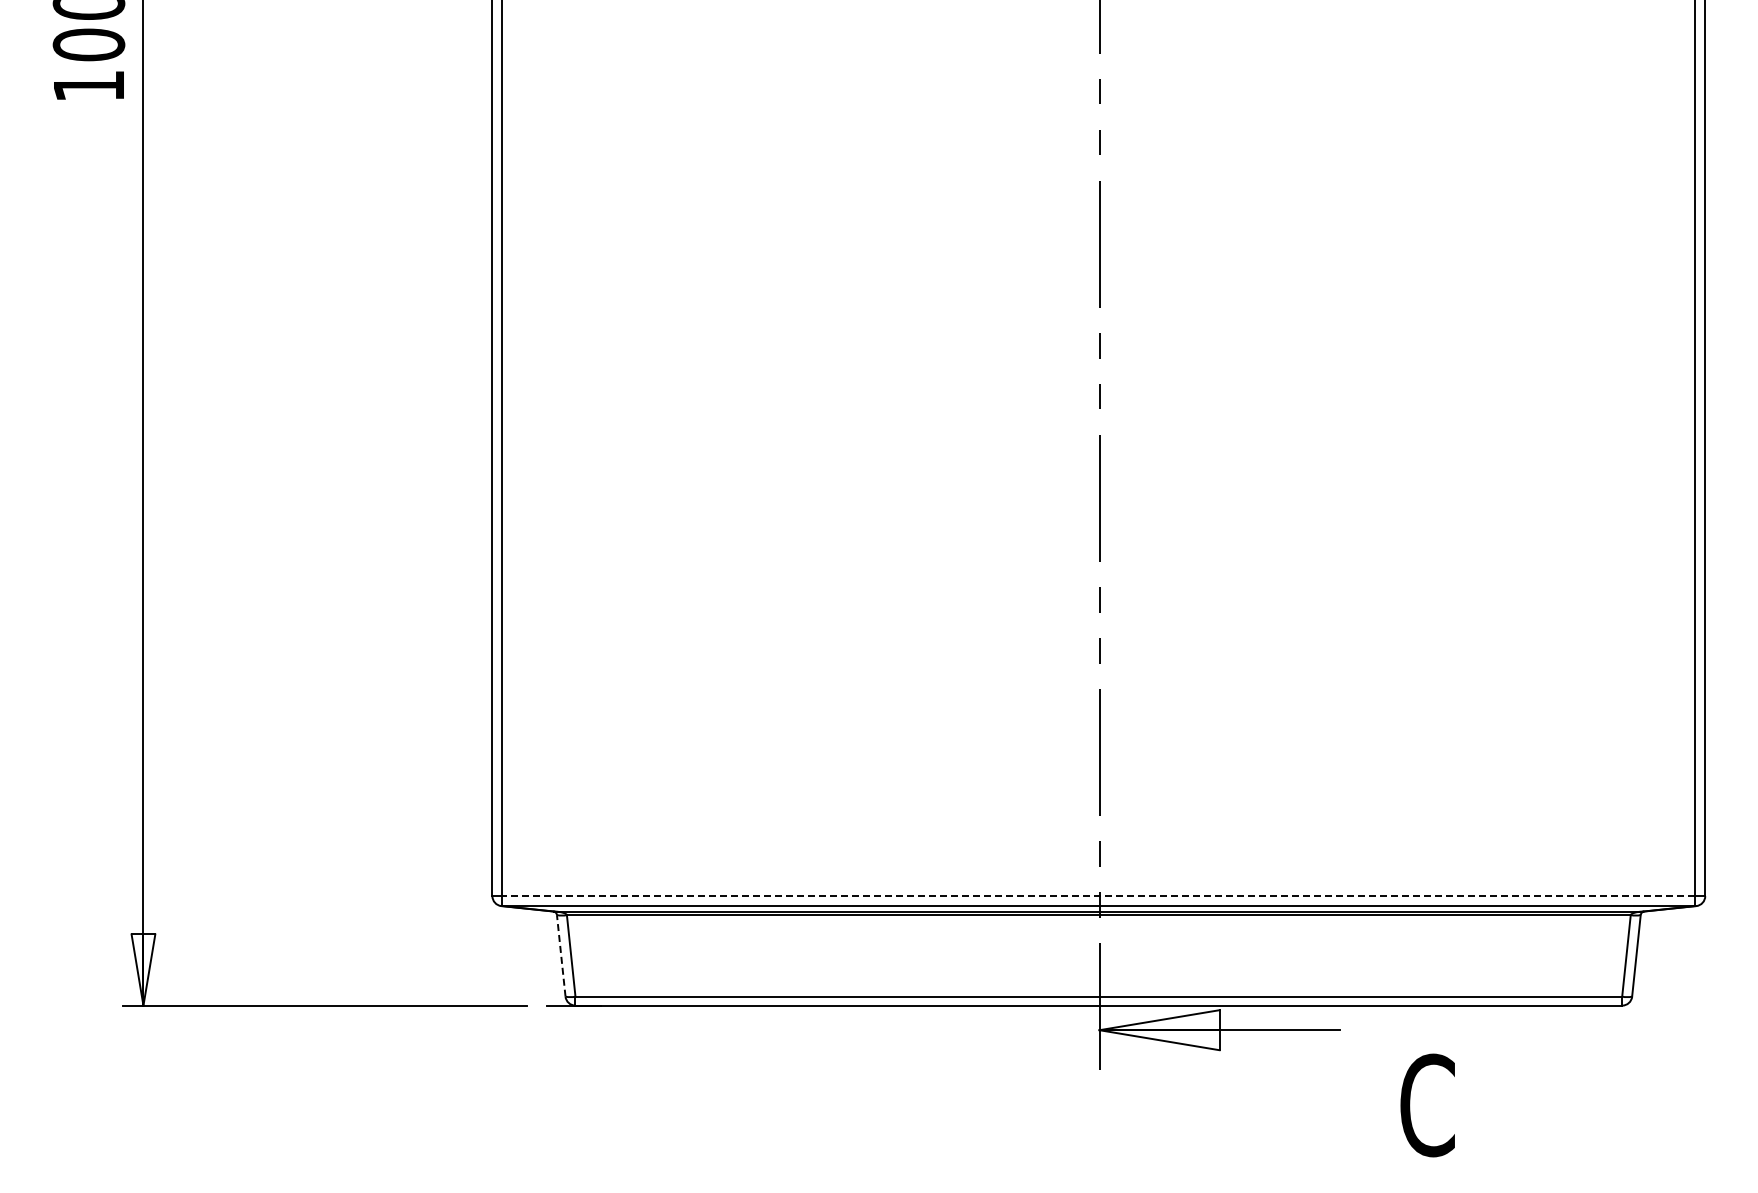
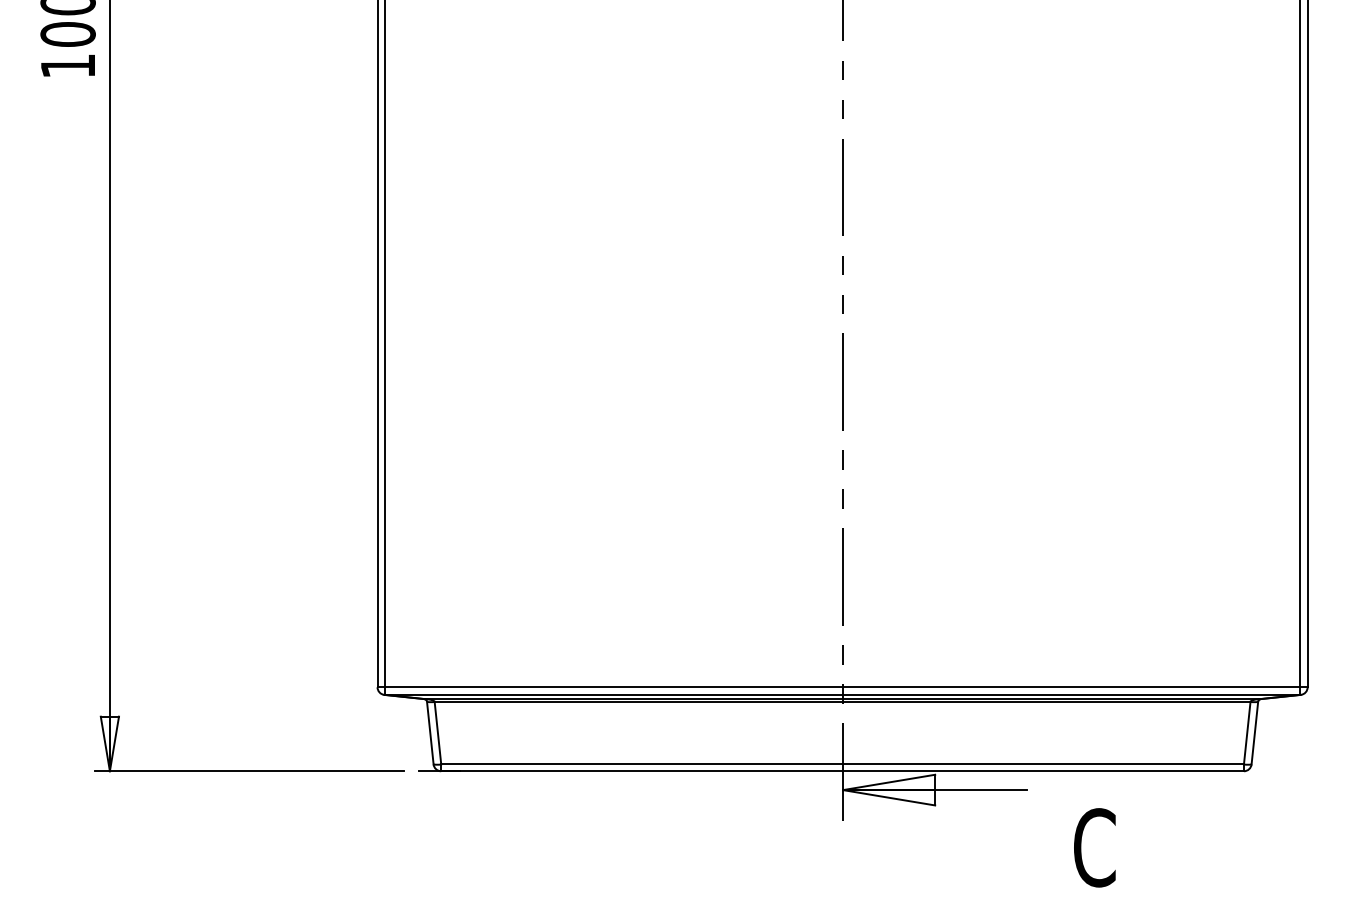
line: (1098, 896) -> (842, 687), dashed -> solid
line: (561, 955) -> (430, 732), dashed -> solid

